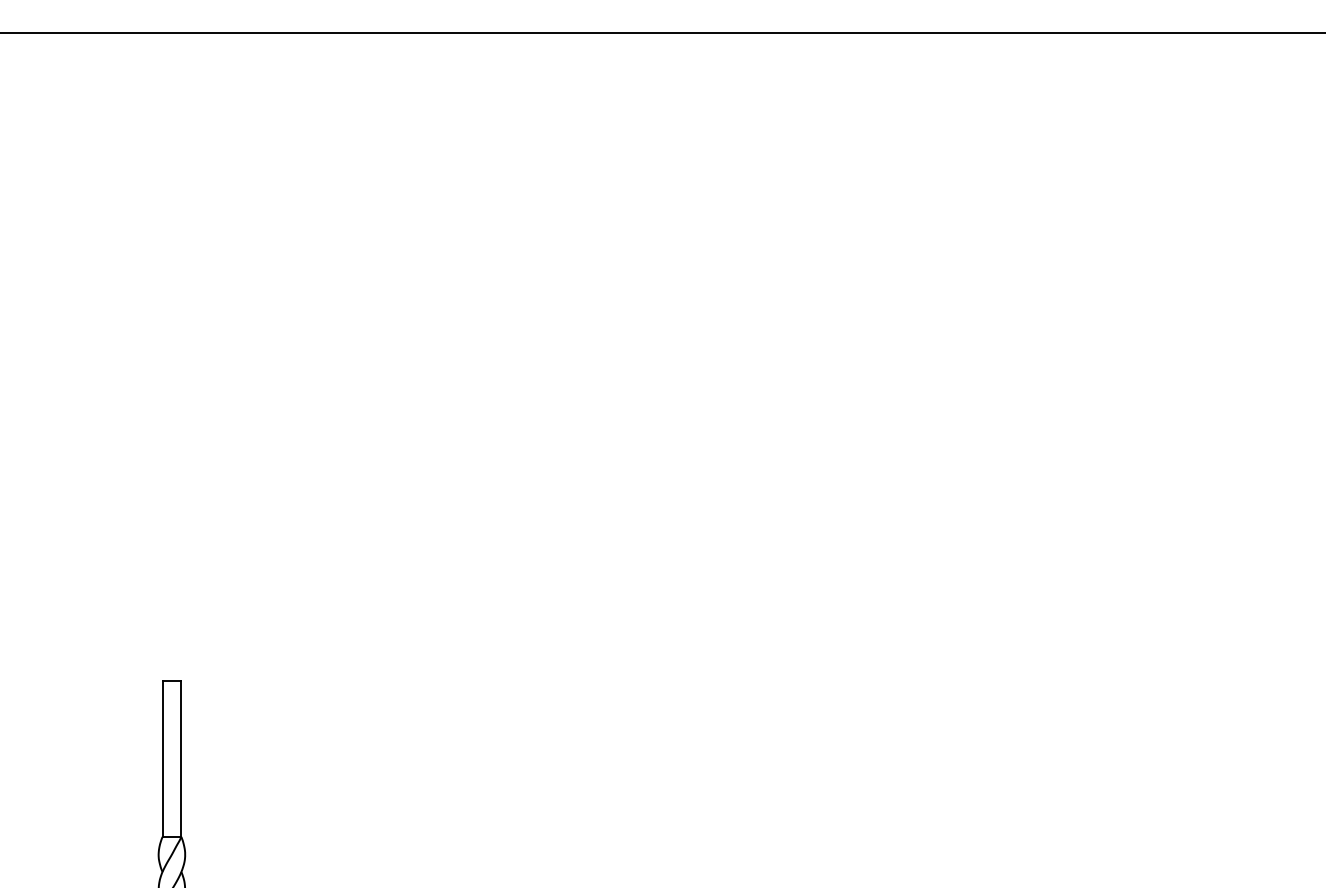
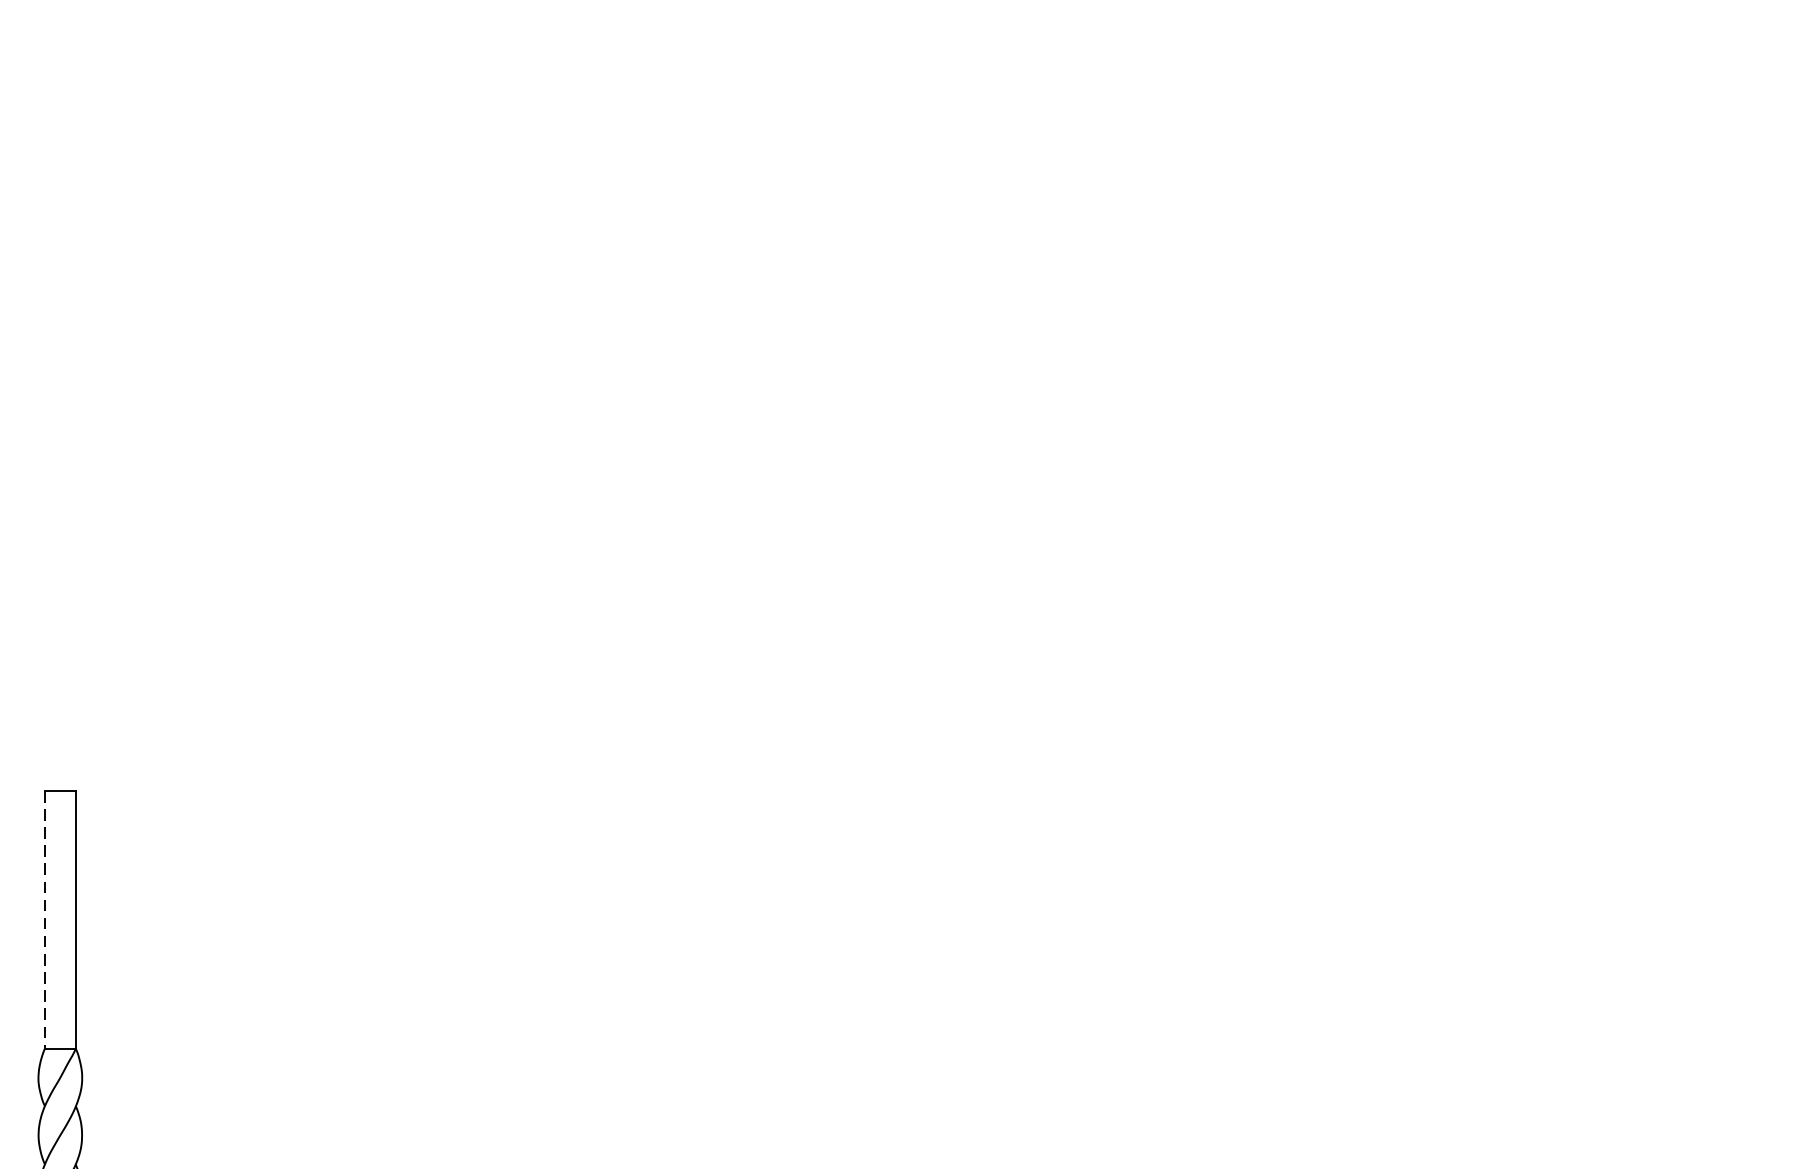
line: (162, 759) -> (44, 921), solid -> dashed

